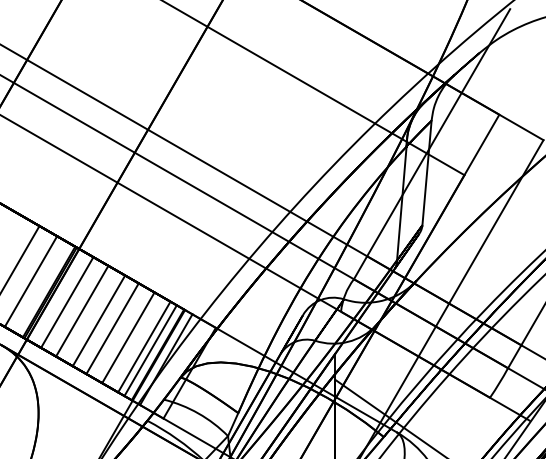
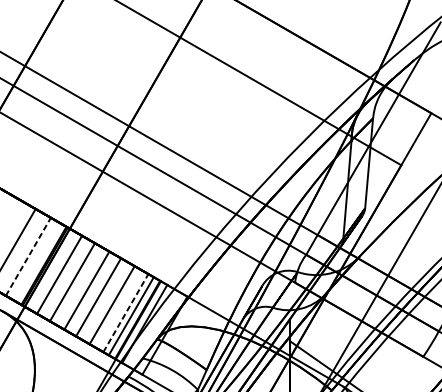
line: (31, 281) -> (28, 256), solid -> dashed
line: (144, 346) -> (126, 312), solid -> dashed

